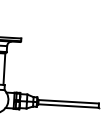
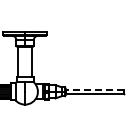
line: (69, 101) -> (95, 89), solid -> dashed

